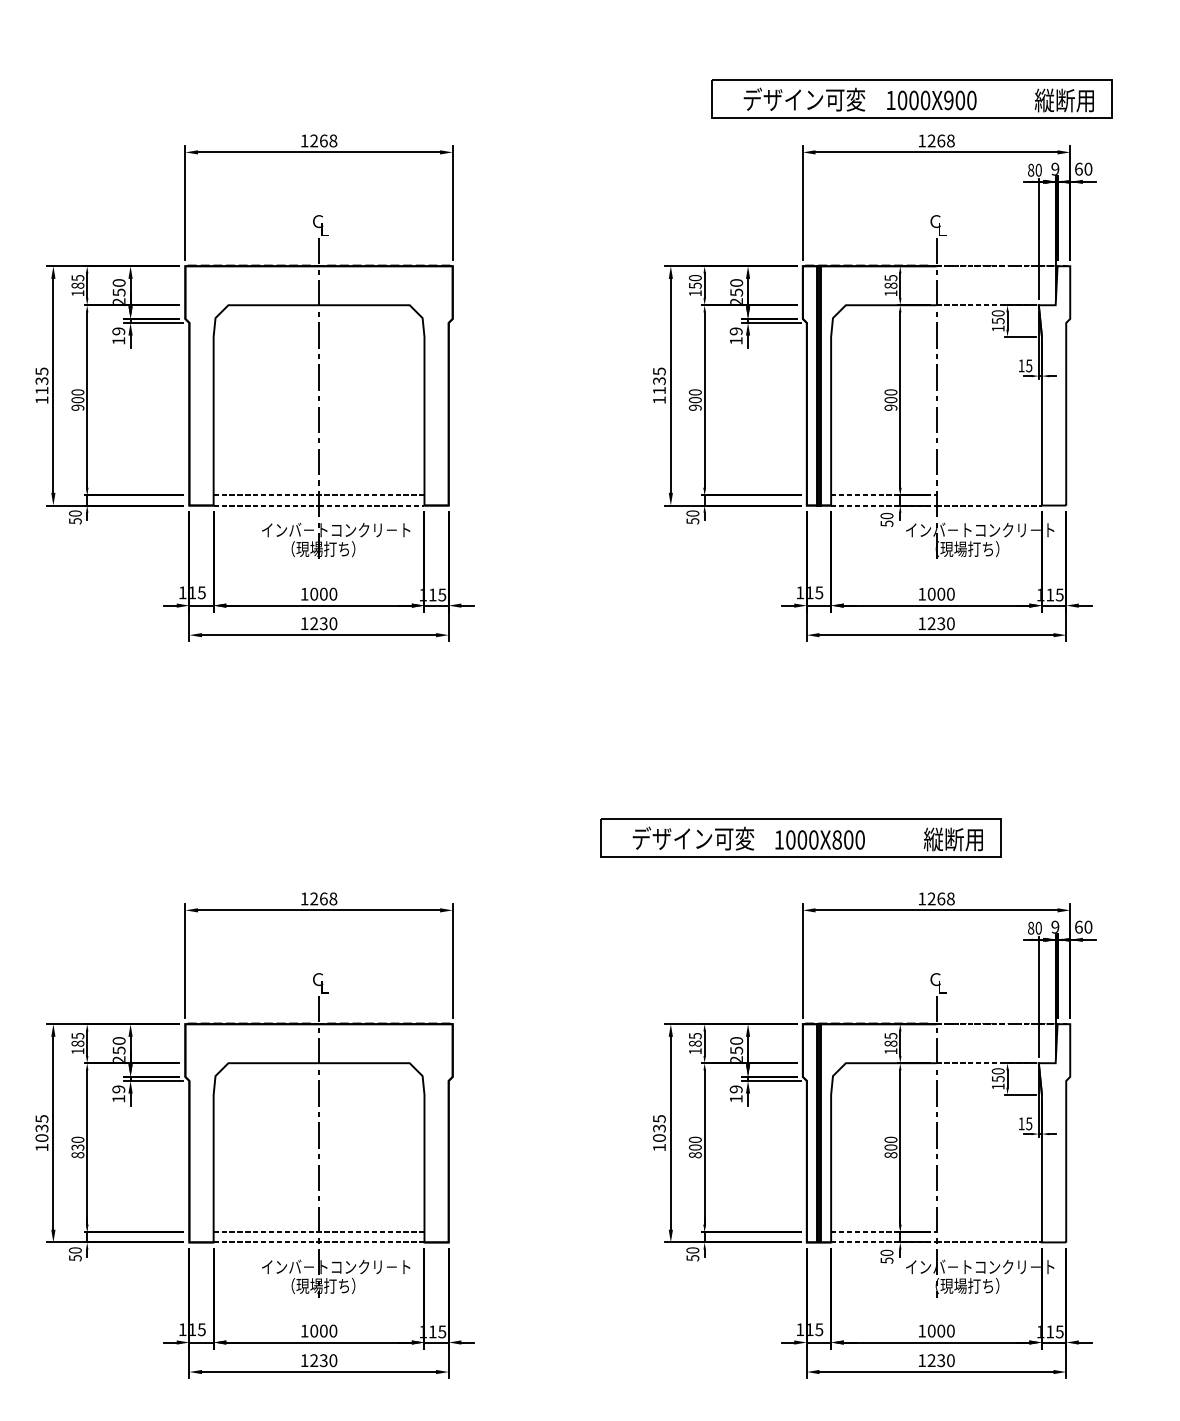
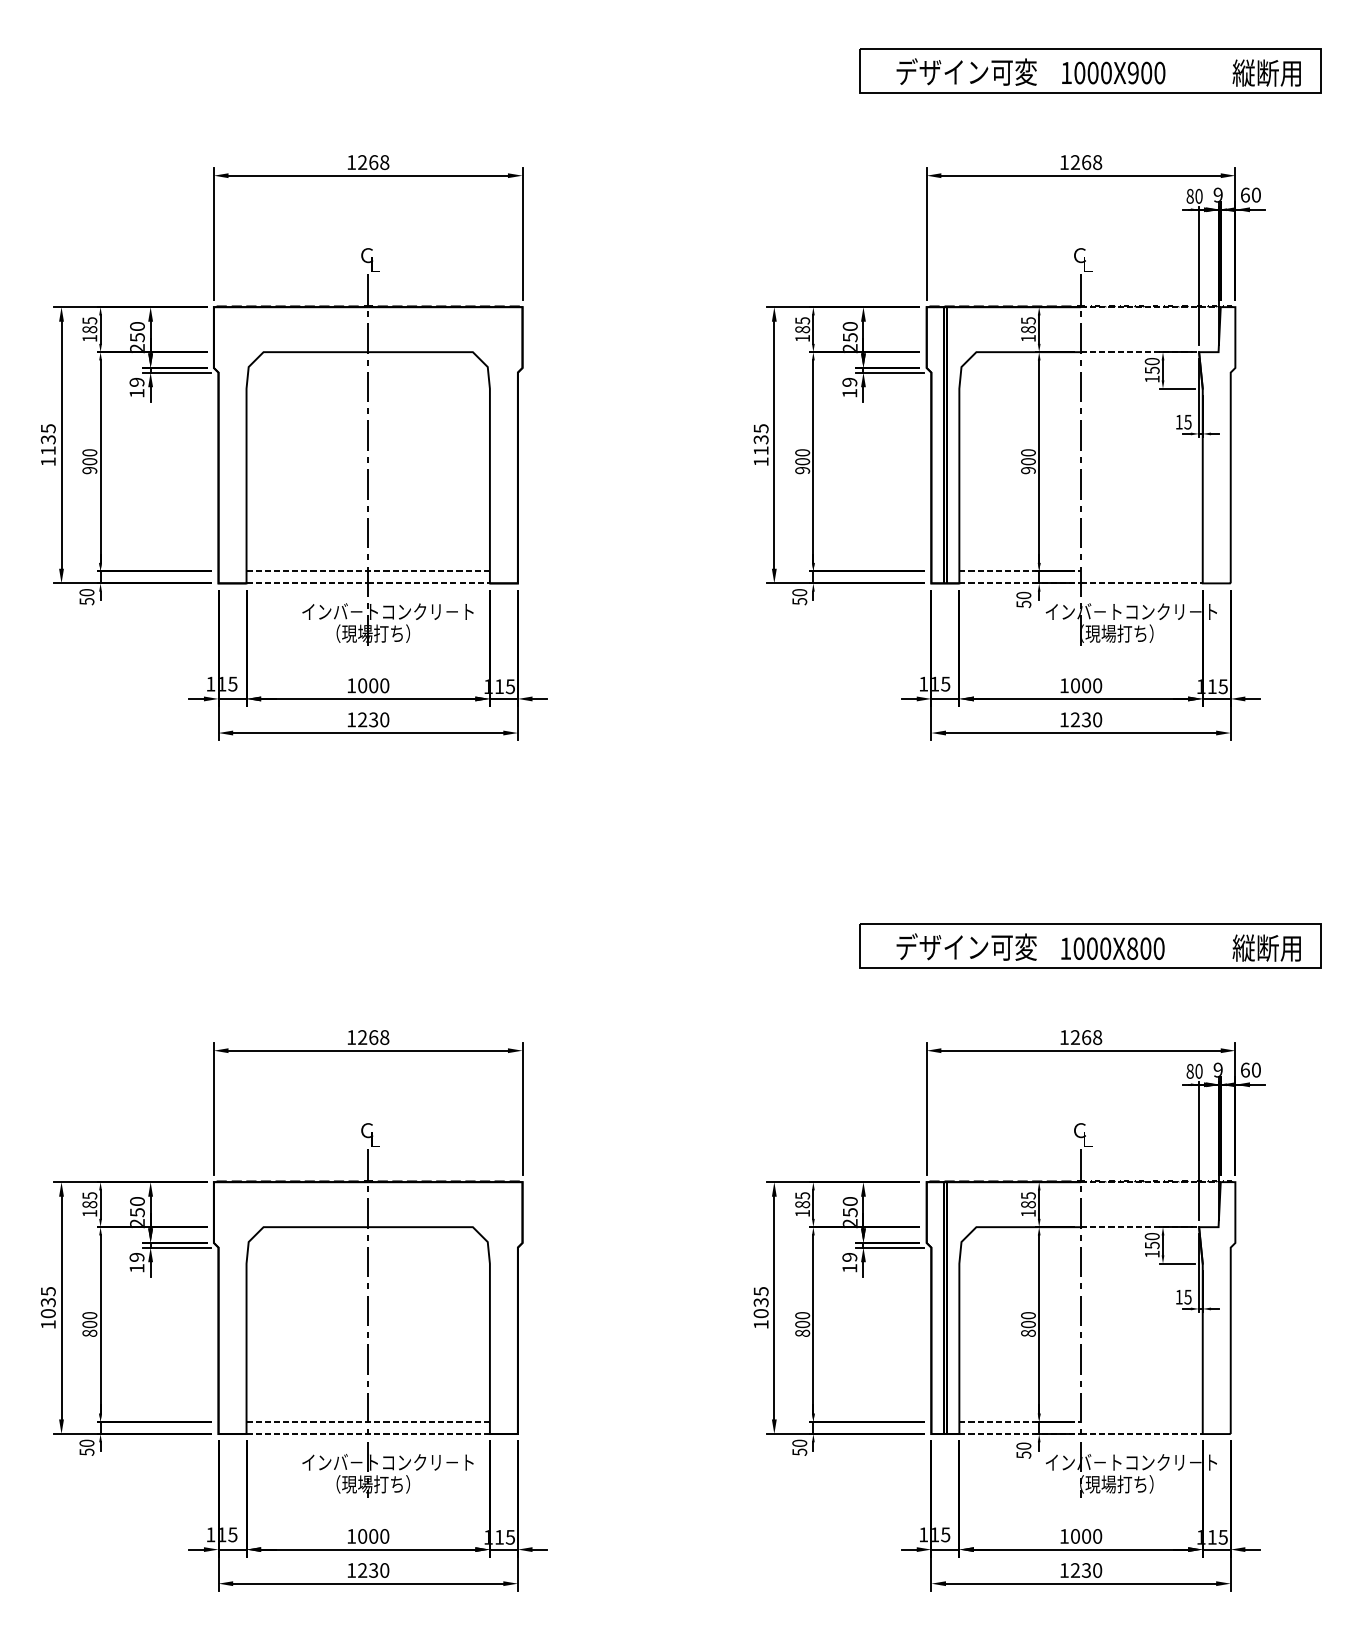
part: (911, 98) -> (1090, 70), moved
text: (695, 281) -> (802, 324), 150 -> 185
part: (800, 837) -> (1090, 945), moved
text: (77, 1147) -> (89, 1324), 830 -> 800

